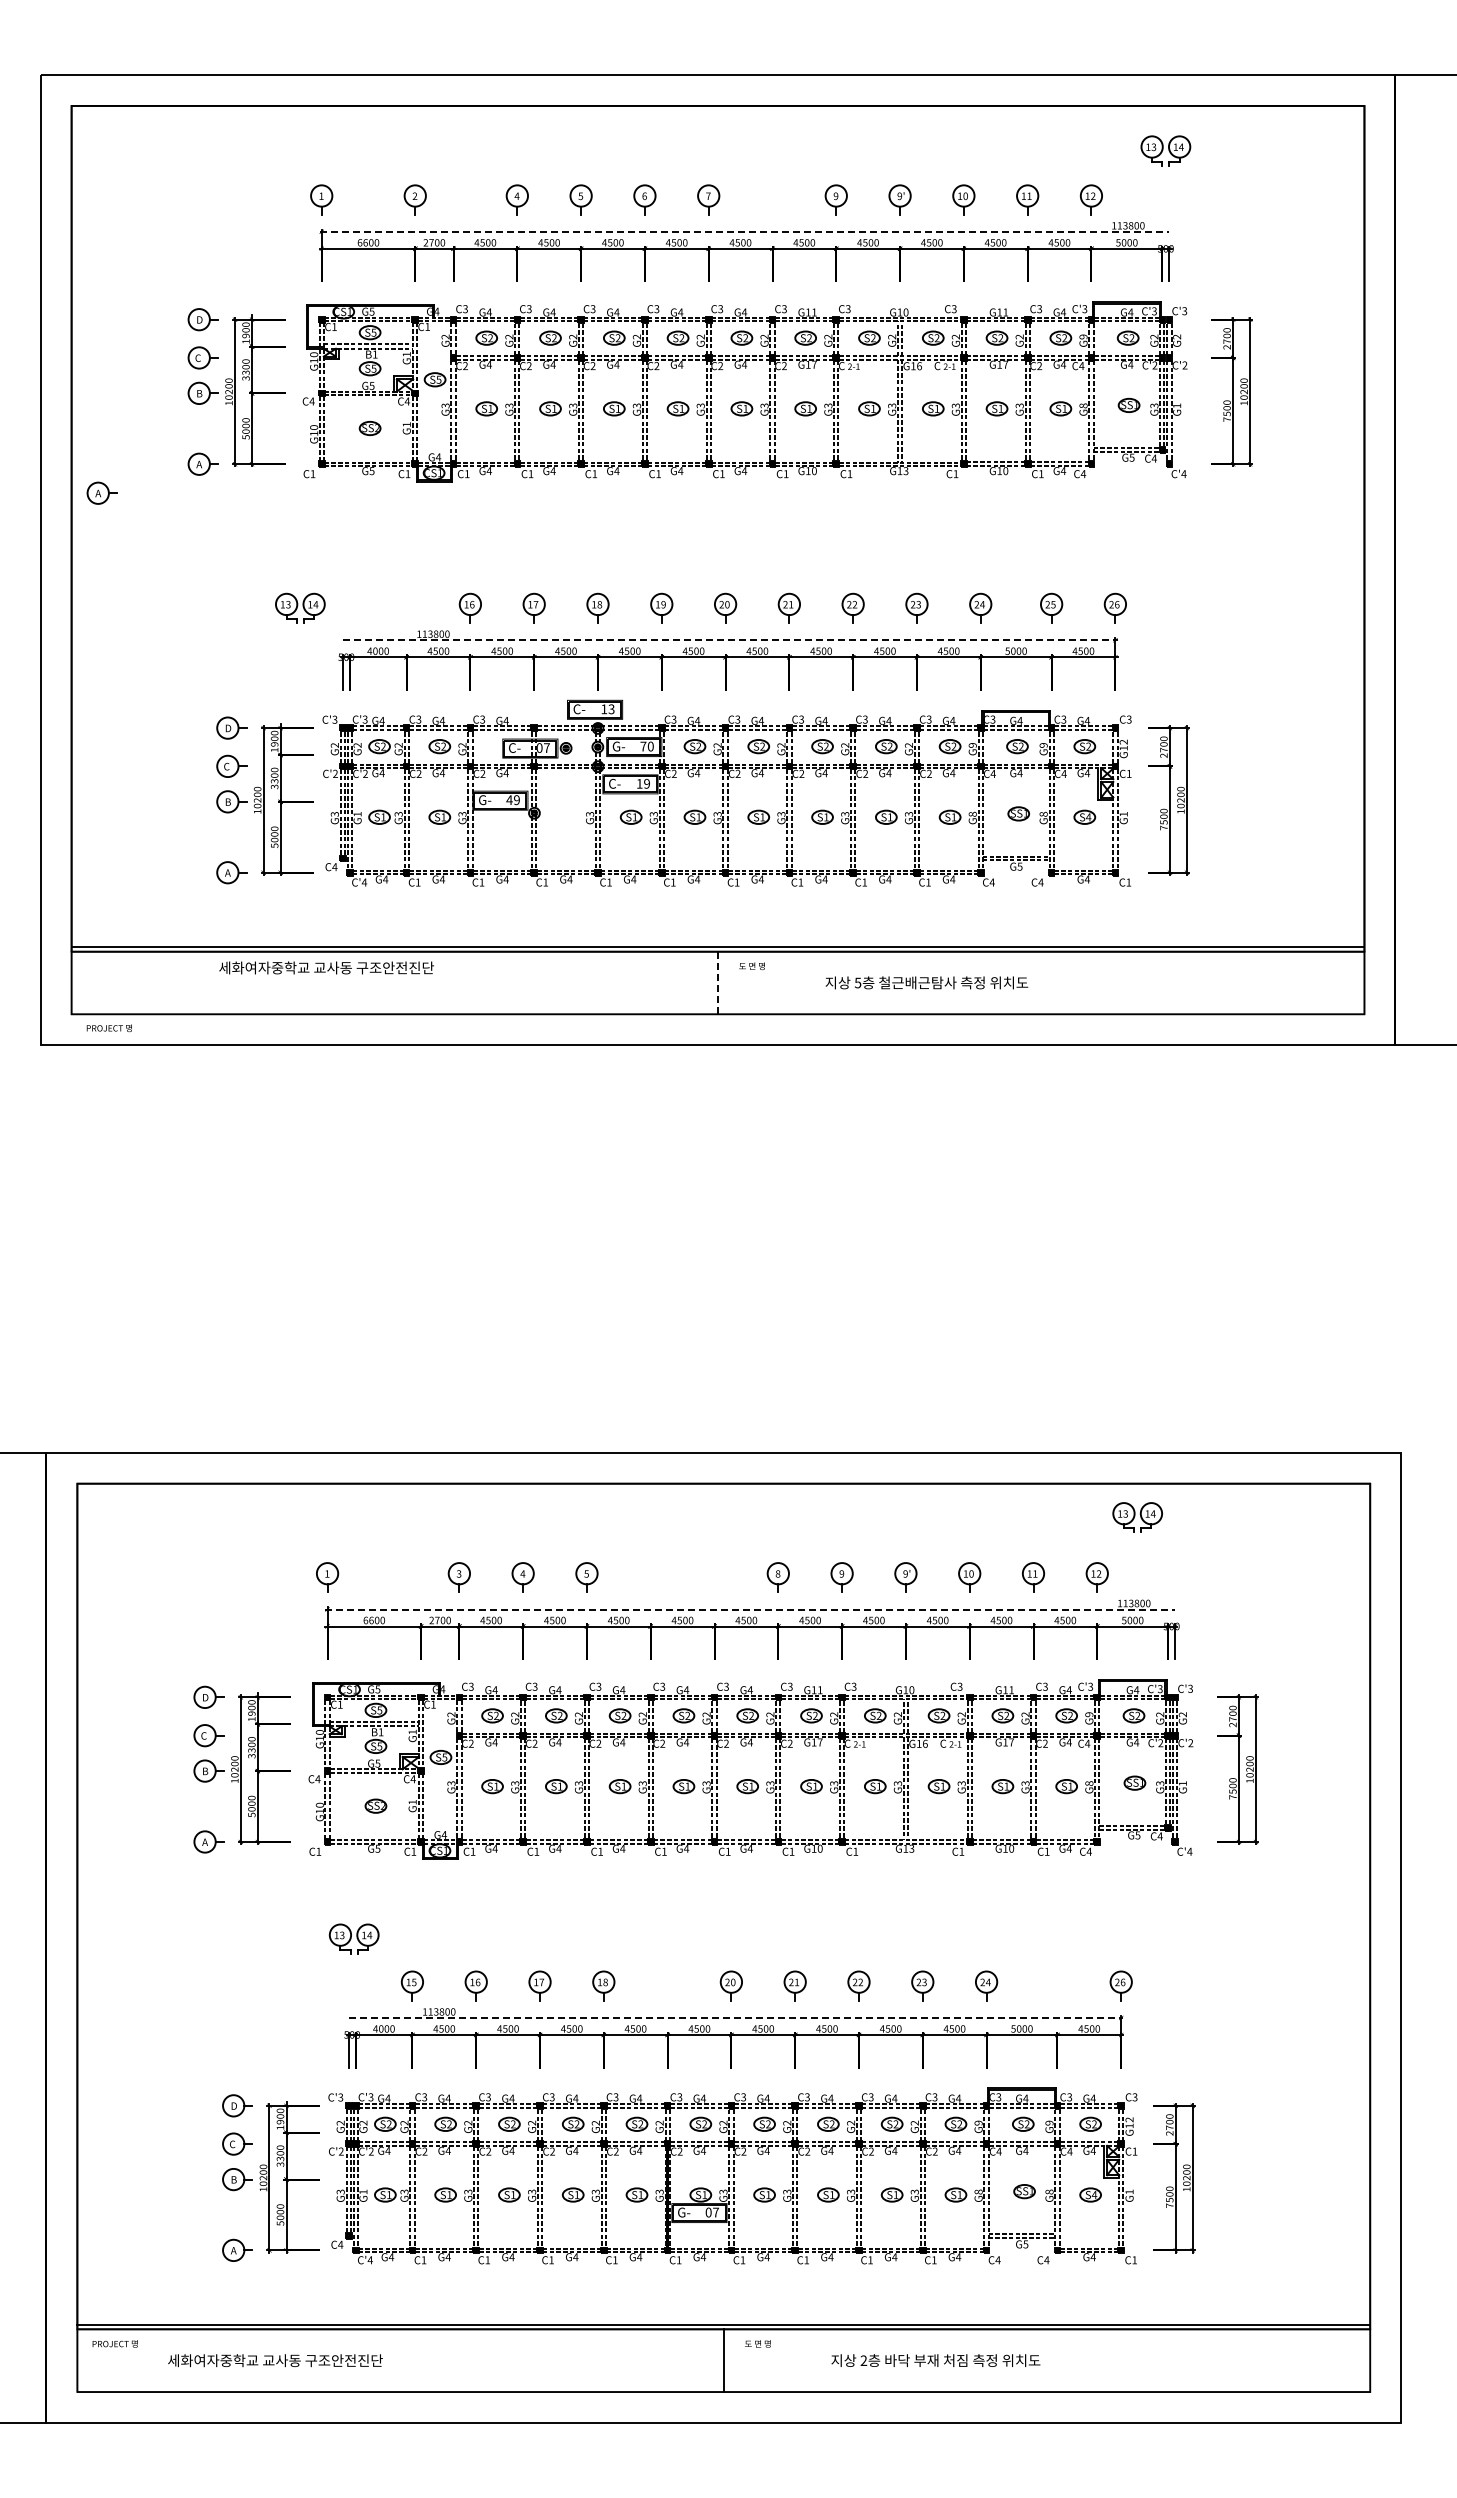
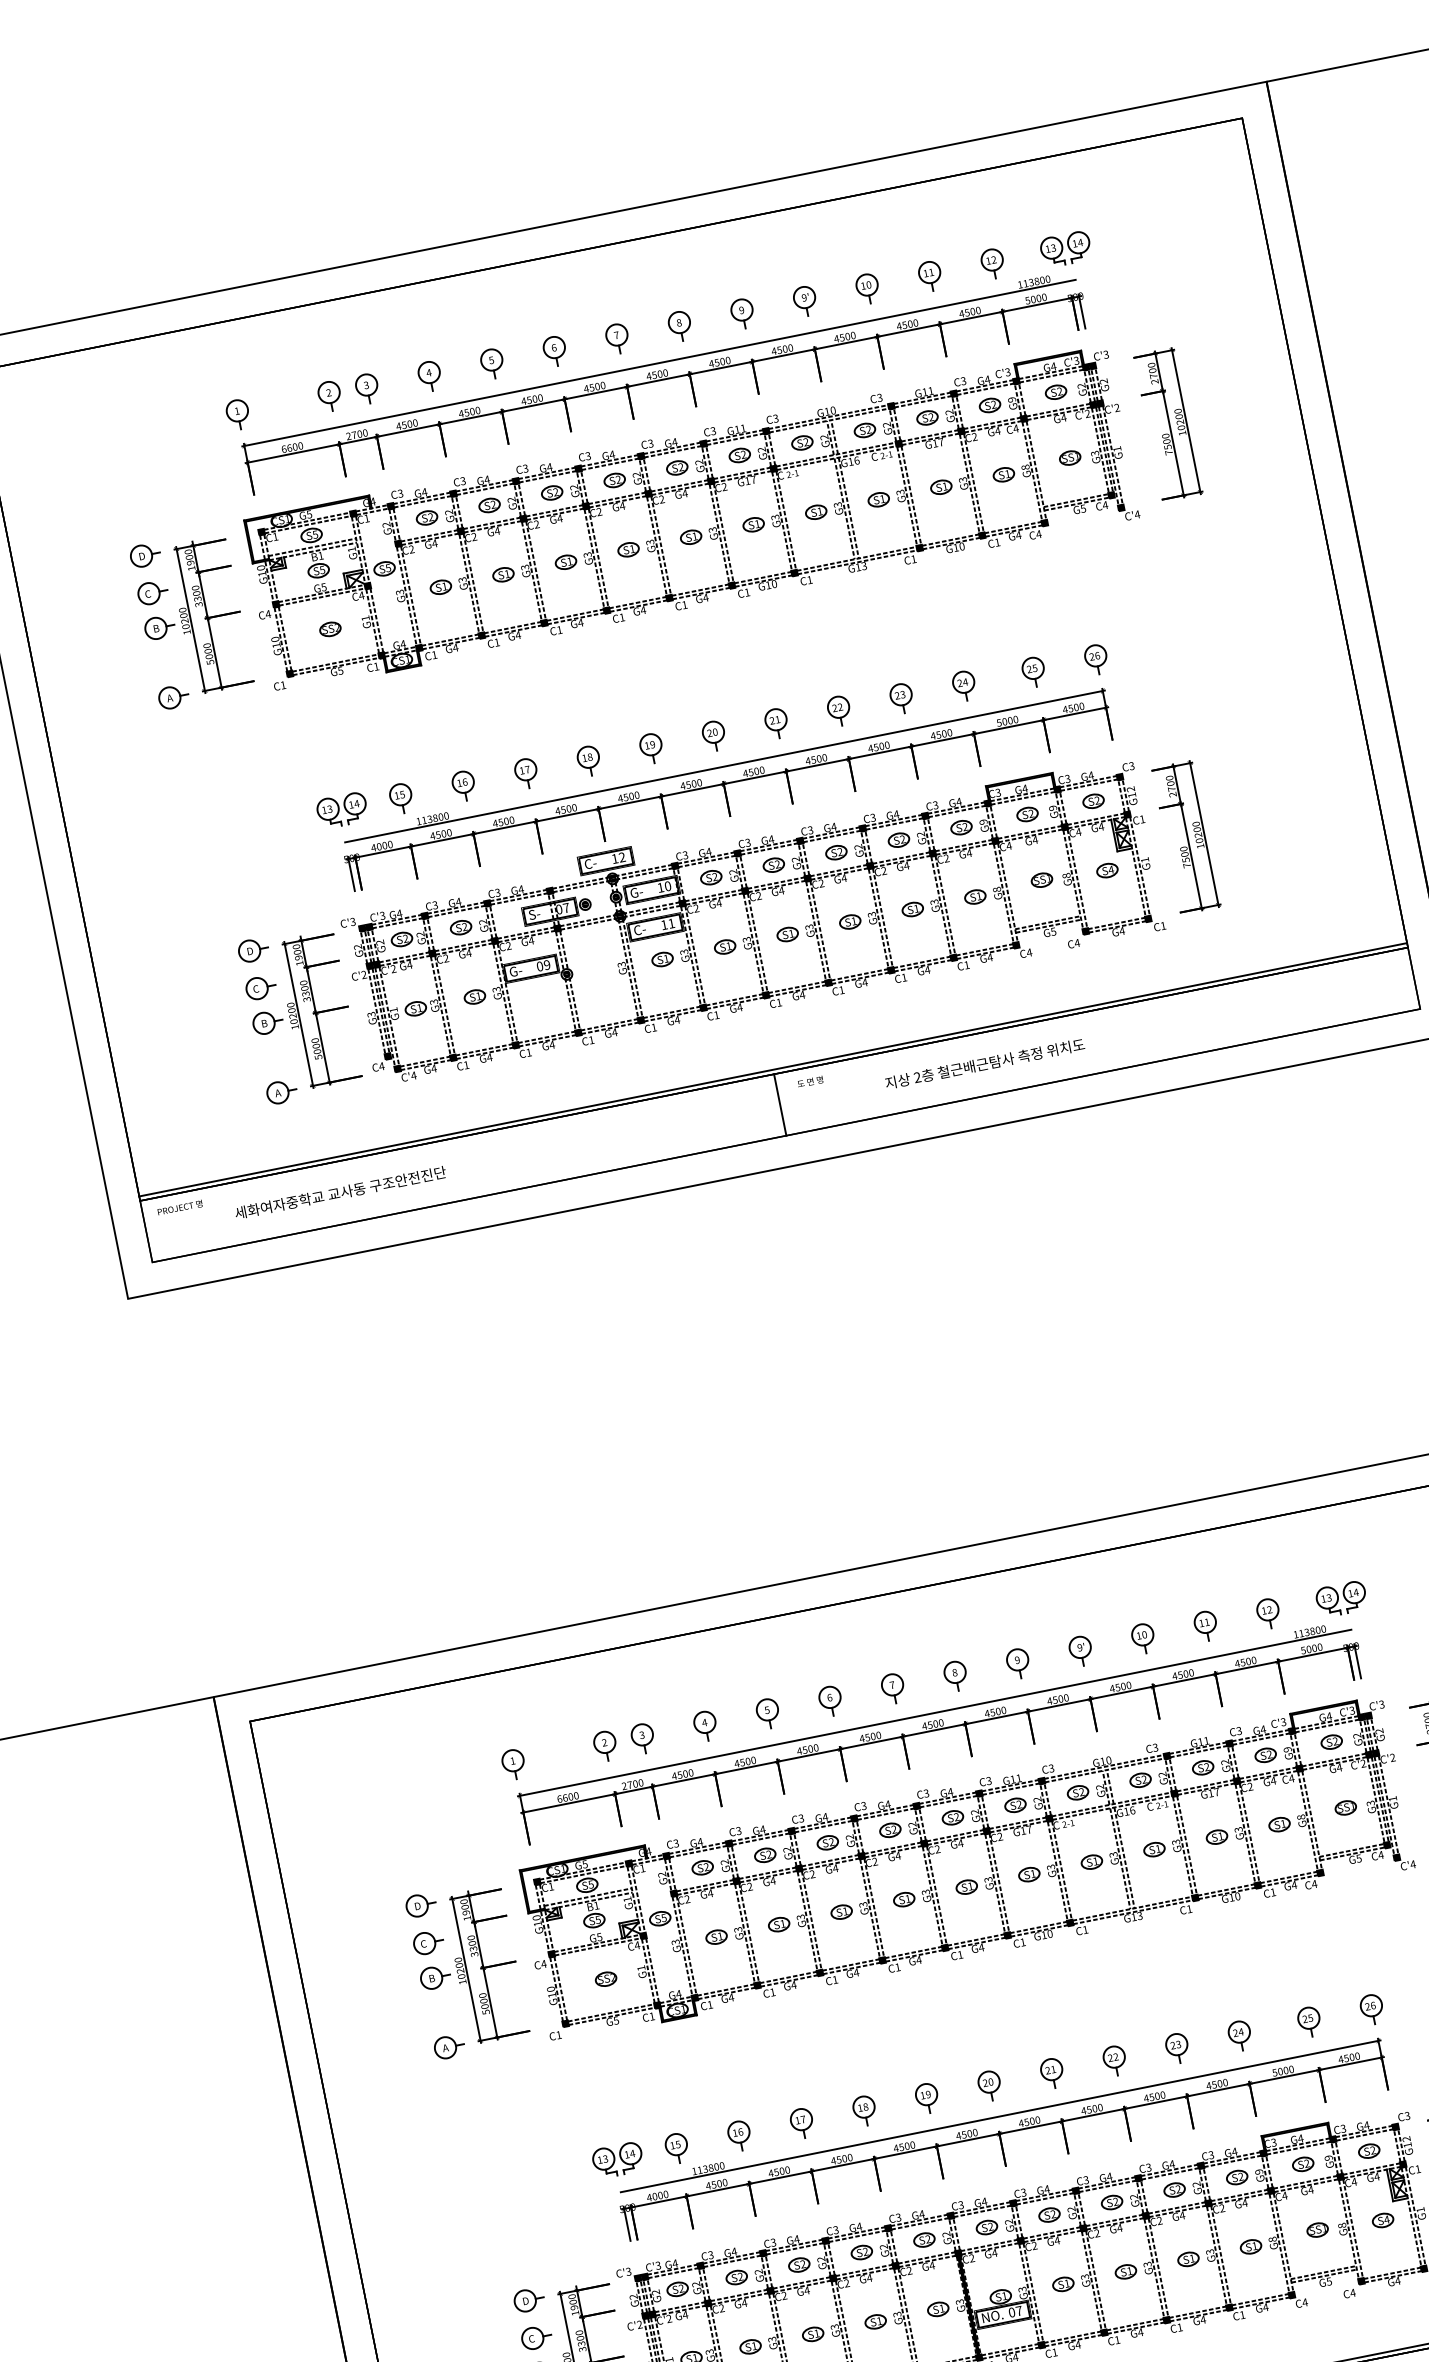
part: (1165, 150) -> (1065, 248), moved
part: (453, 199) -> (367, 388), added
part: (772, 199) -> (680, 325), added
line: (744, 231) -> (658, 362), dashed -> solid
part: (101, 492) -> (79, 744), removed
part: (300, 607) -> (342, 809), moved
part: (406, 607) -> (401, 797), added
line: (730, 640) -> (725, 766), dashed -> solid
text: (611, 709) -> (622, 857), 13 -> 12
text: (643, 746) -> (660, 887), 70 -> 10
text: (514, 747) -> (534, 913), C- -> S-
text: (646, 783) -> (670, 923), 19 -> 11
text: (509, 800) -> (539, 966), 49 -> 09
text: (326, 967) -> (340, 1192), moved
text: (857, 982) -> (916, 1077), 5 -> 2
line: (718, 983) -> (780, 1105), dashed -> solid
text: (108, 1028) -> (179, 1208), moved
part: (1137, 1517) -> (1341, 1599), moved
part: (420, 1577) -> (604, 1746), added
part: (650, 1577) -> (830, 1701), added
part: (714, 1577) -> (893, 1688), added
line: (750, 1609) -> (934, 1712), dashed -> solid
part: (353, 1938) -> (617, 2159), moved
part: (667, 1985) -> (927, 2097), added
part: (1056, 1985) -> (1308, 2021), added
line: (736, 2017) -> (1001, 2115), dashed -> solid
text: (688, 2212) -> (992, 2316), G- -> NO.

